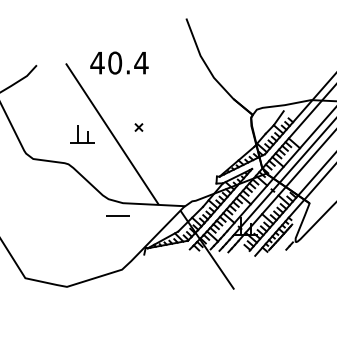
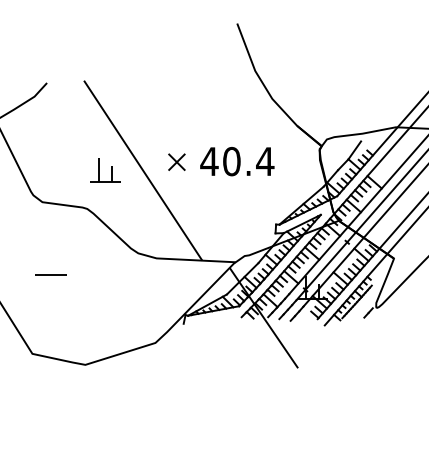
text: (119, 62) -> (237, 160), moved
part: (138, 127) -> (176, 162), size x1.67
line: (117, 215) -> (50, 274), moved

